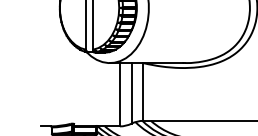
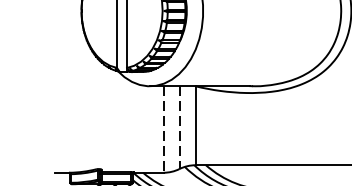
line: (131, 93) -> (179, 127), solid -> dashed
line: (119, 94) -> (163, 129), solid -> dashed

